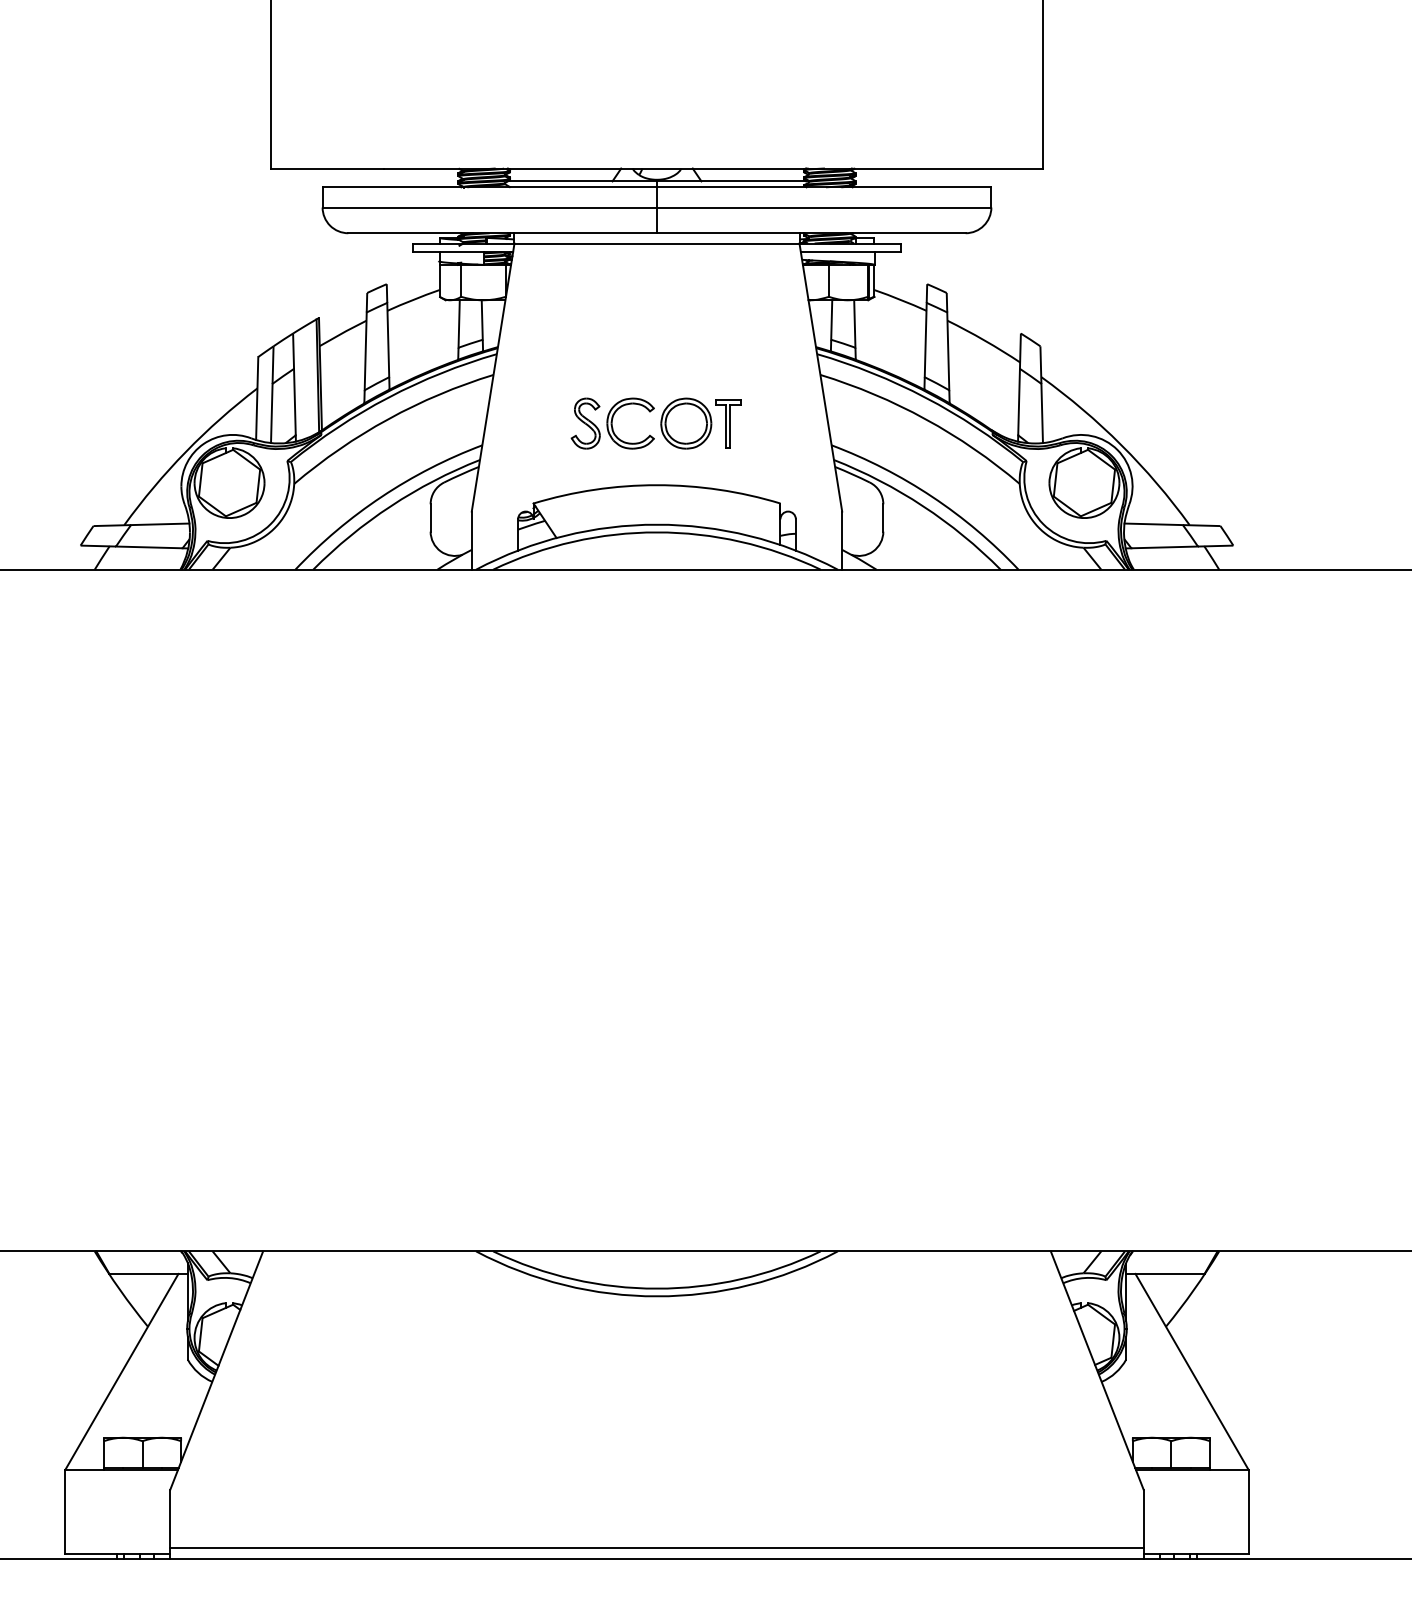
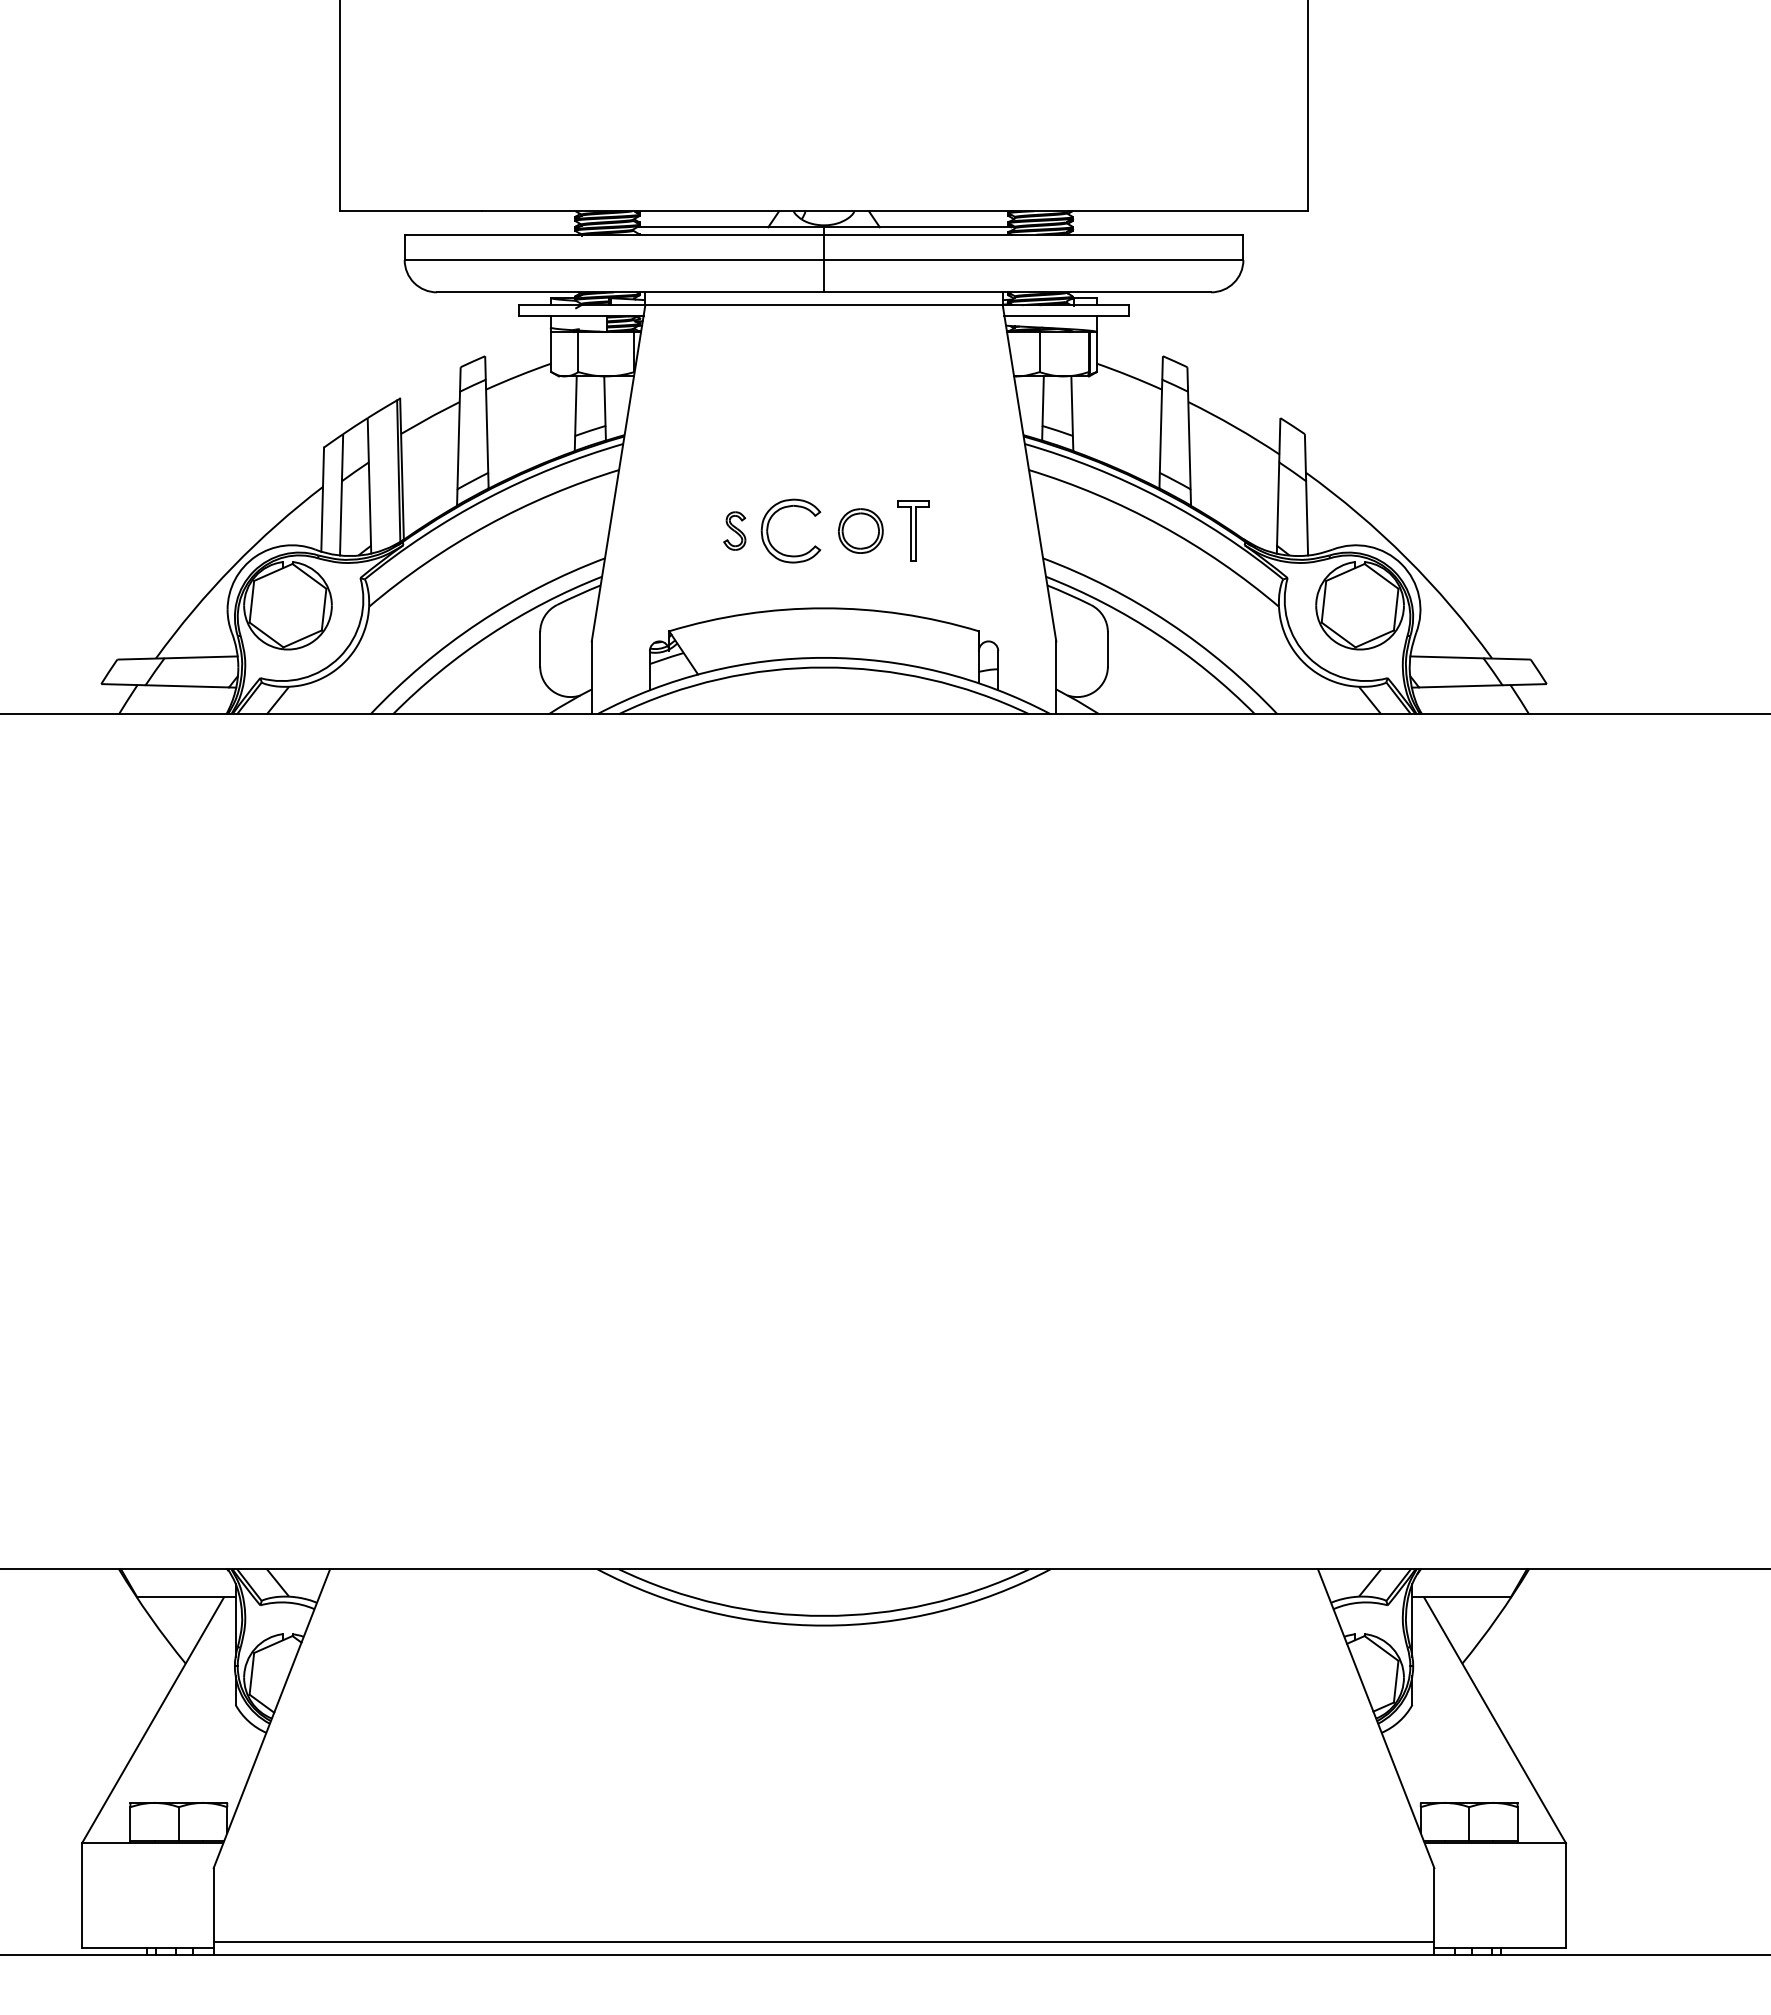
part: (585, 423) -> (734, 530), size x0.6
part: (686, 423) -> (860, 530), size x0.7

